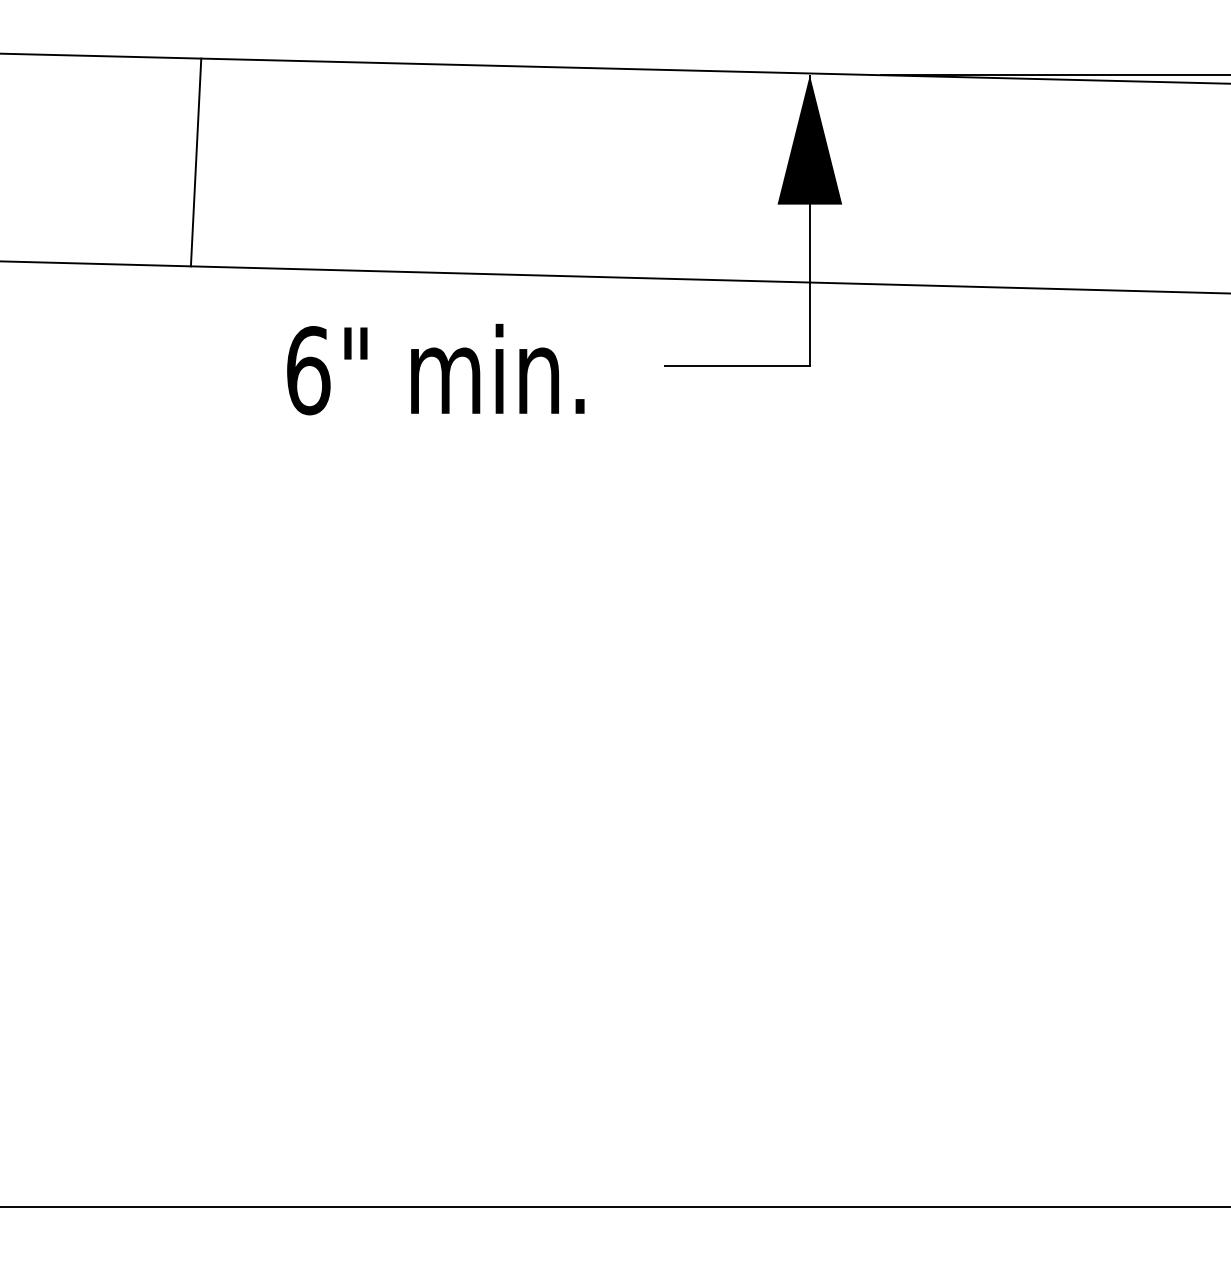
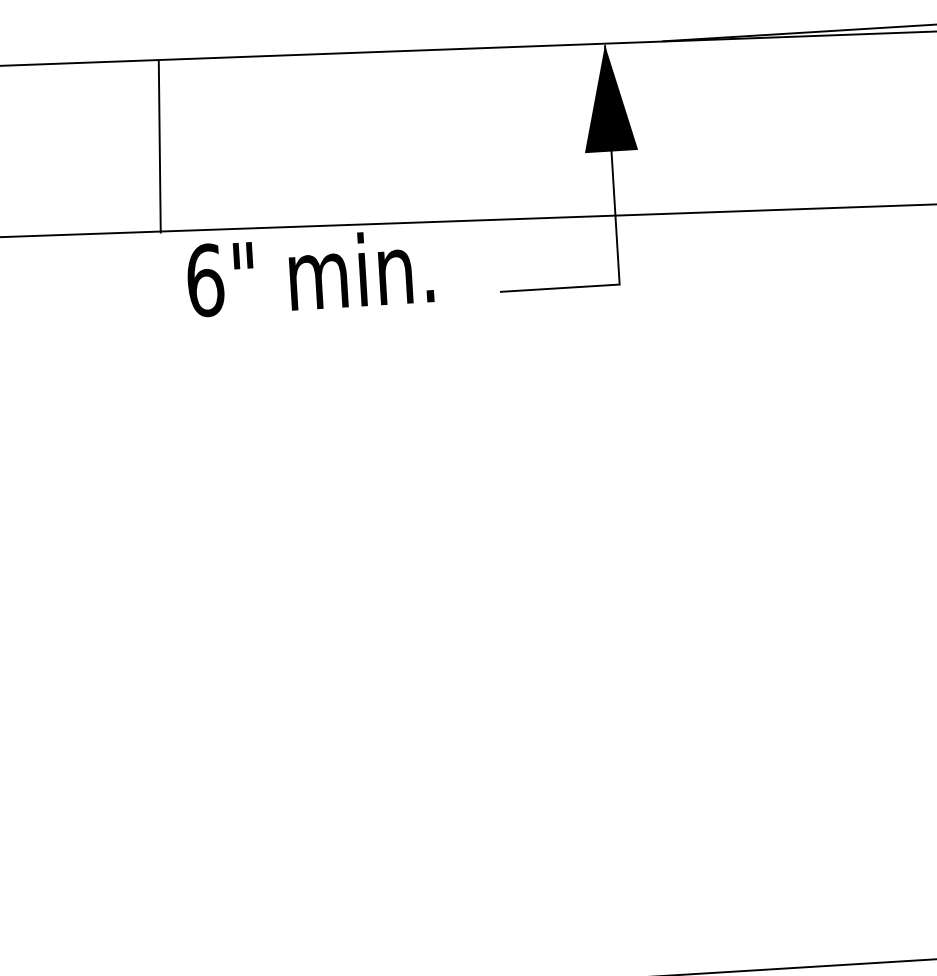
line: (195, 162) -> (159, 146), moved
text: (435, 369) -> (309, 273), moved

